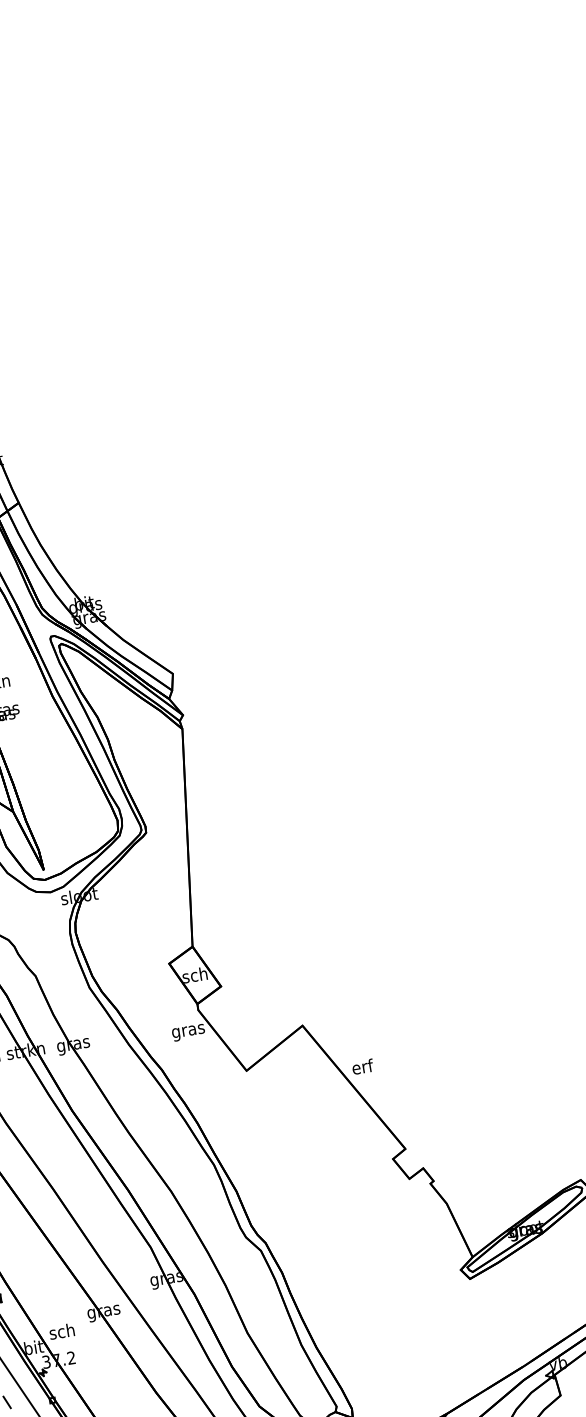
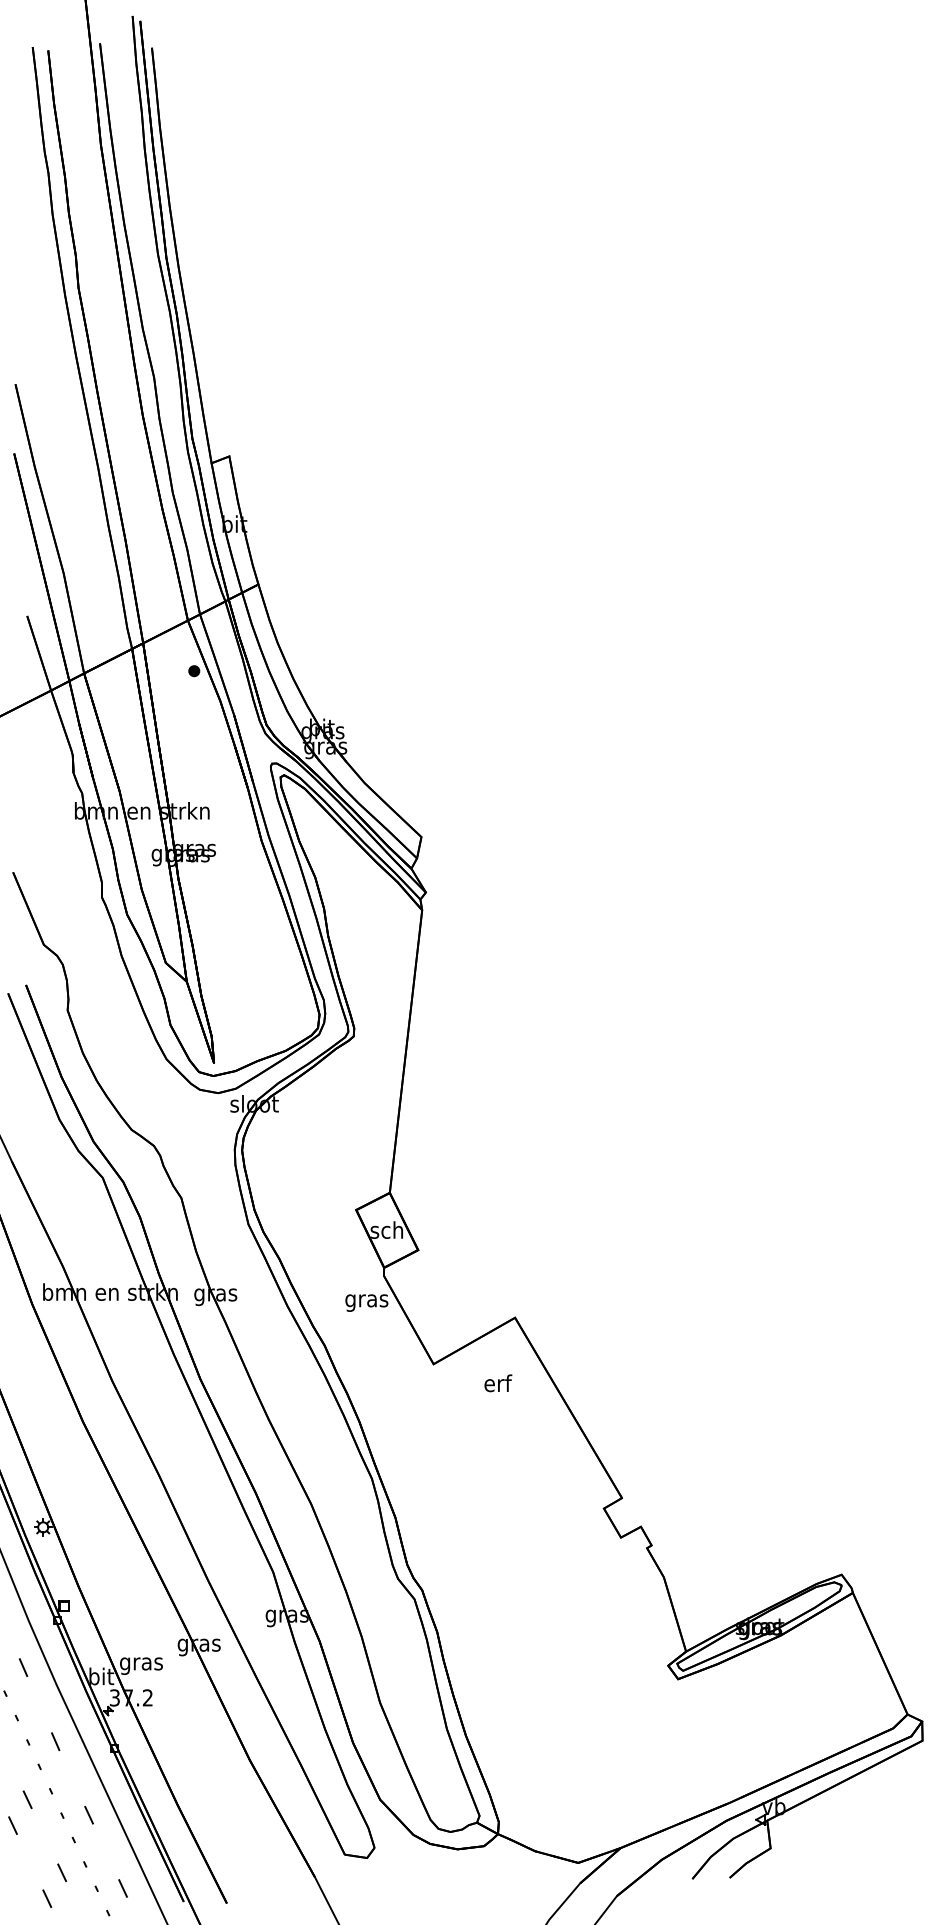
text: (363, 1066) -> (498, 1383), moved
text: (62, 1332) -> (141, 1663), sch -> gras

